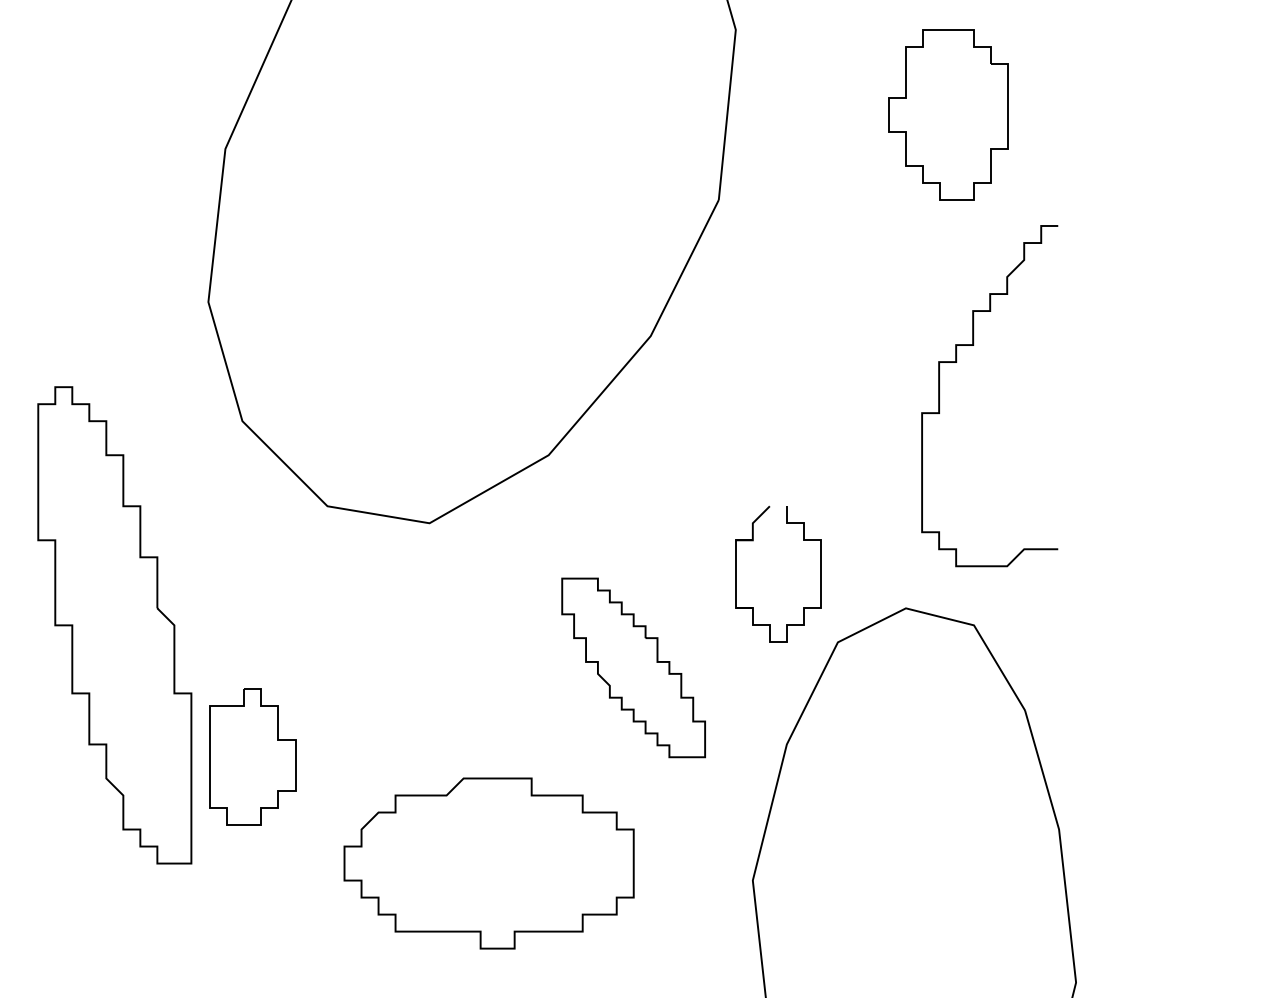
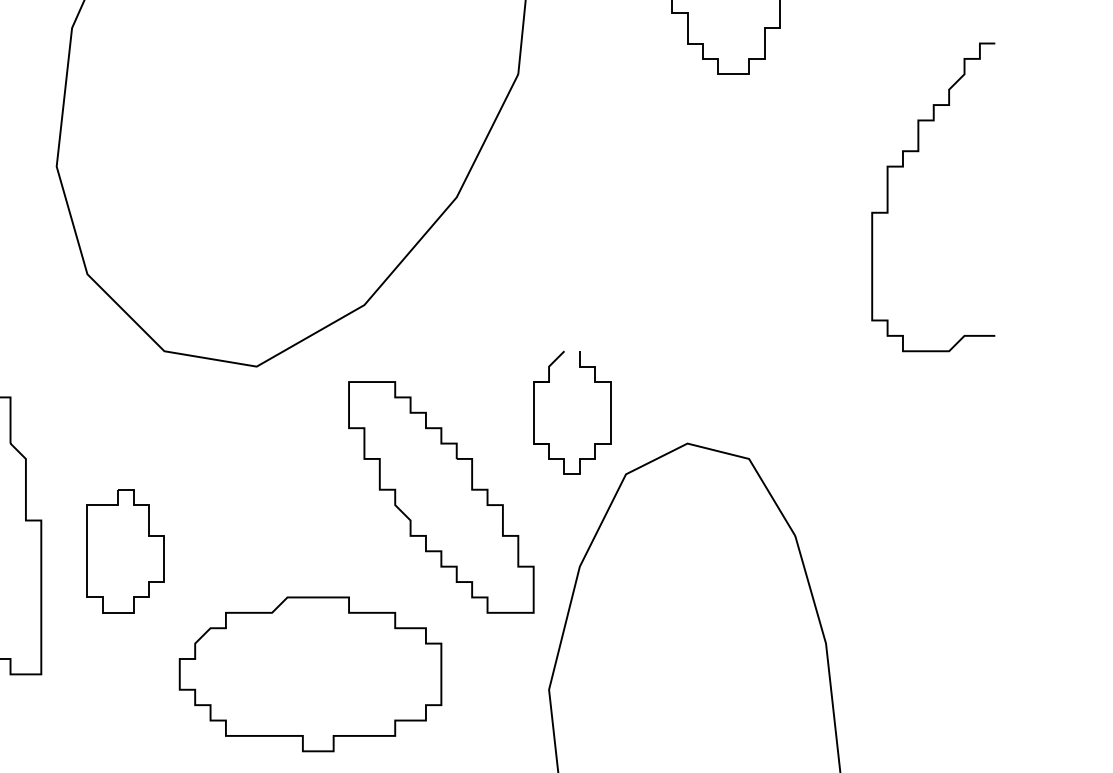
part: (956, 362) -> (903, 166), moved
part: (633, 667) -> (441, 497), size x1.43
part: (252, 756) -> (125, 550), moved

